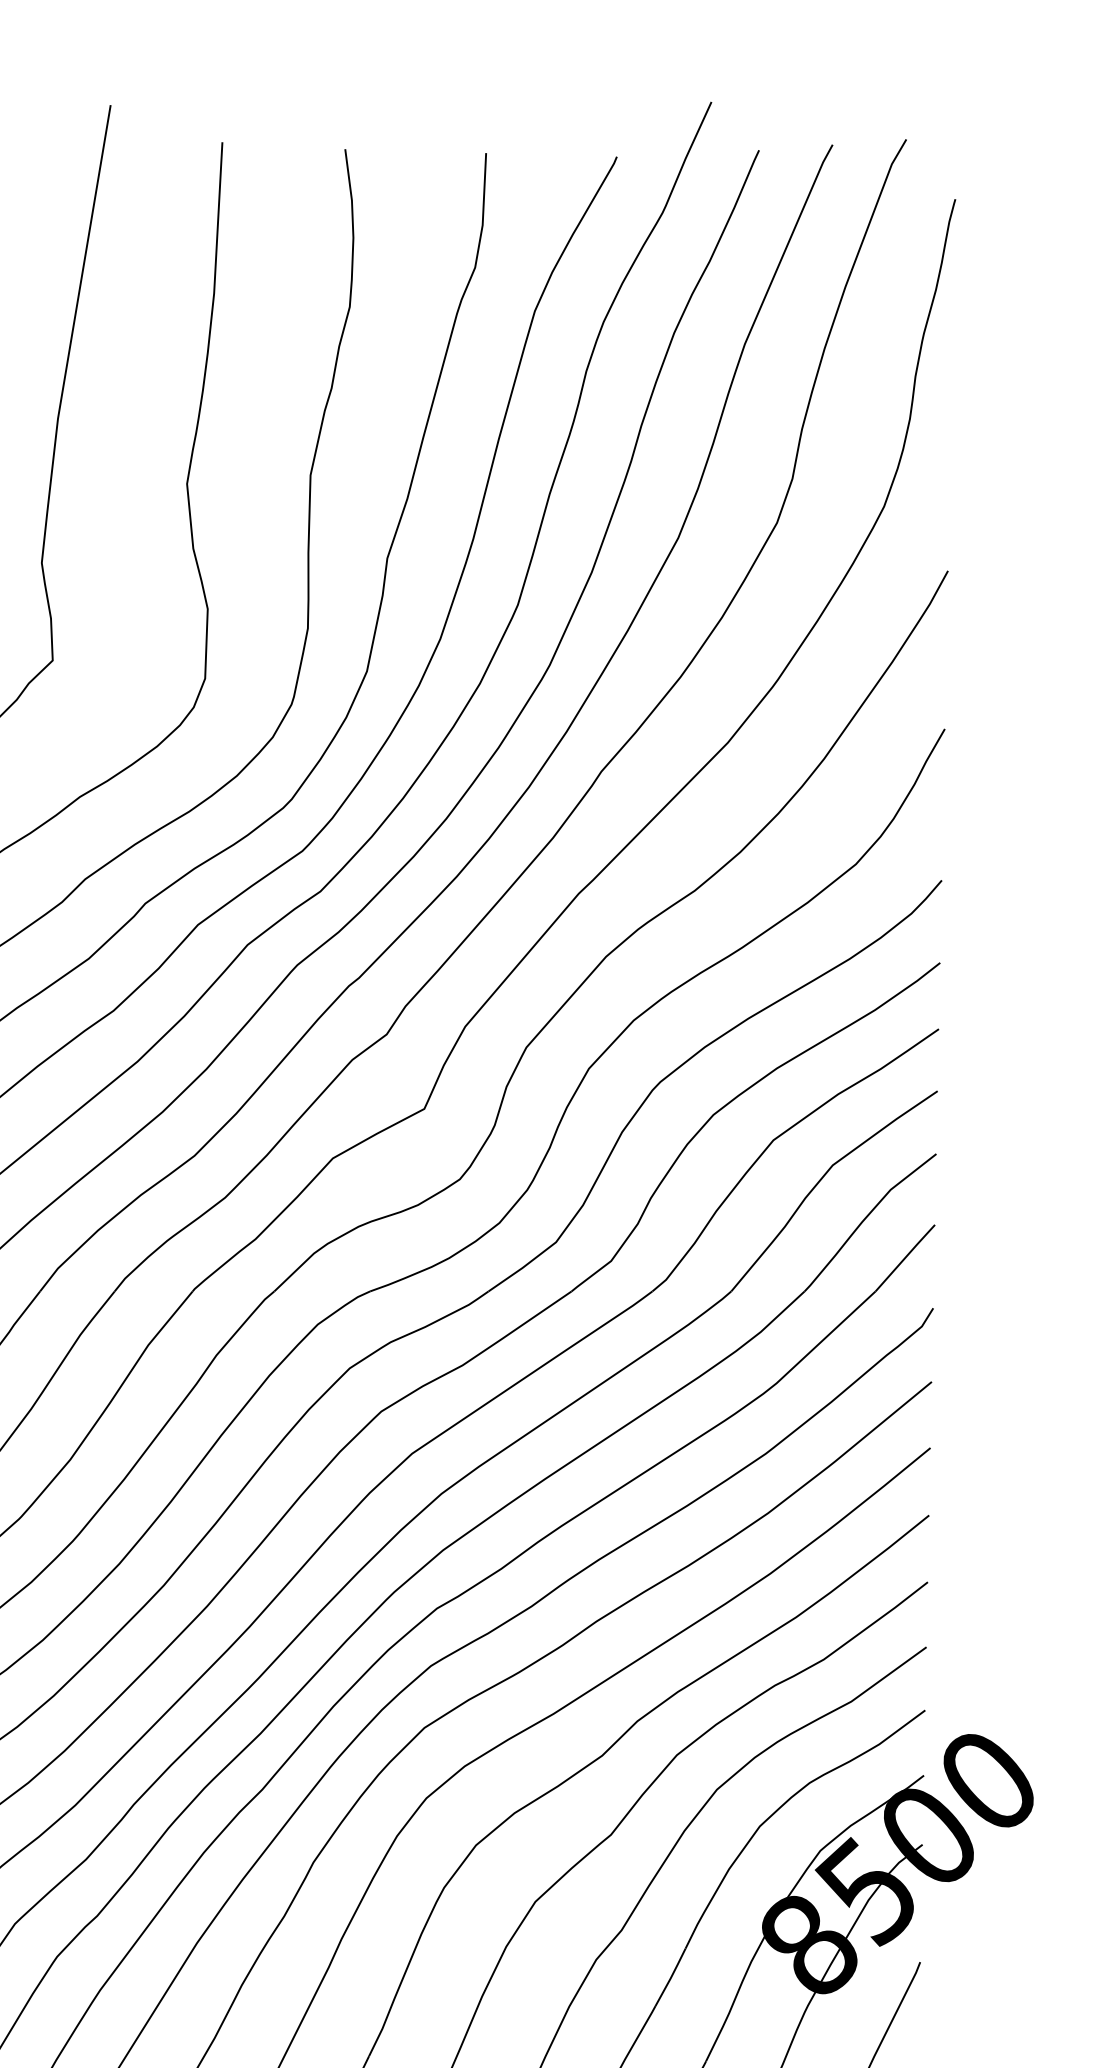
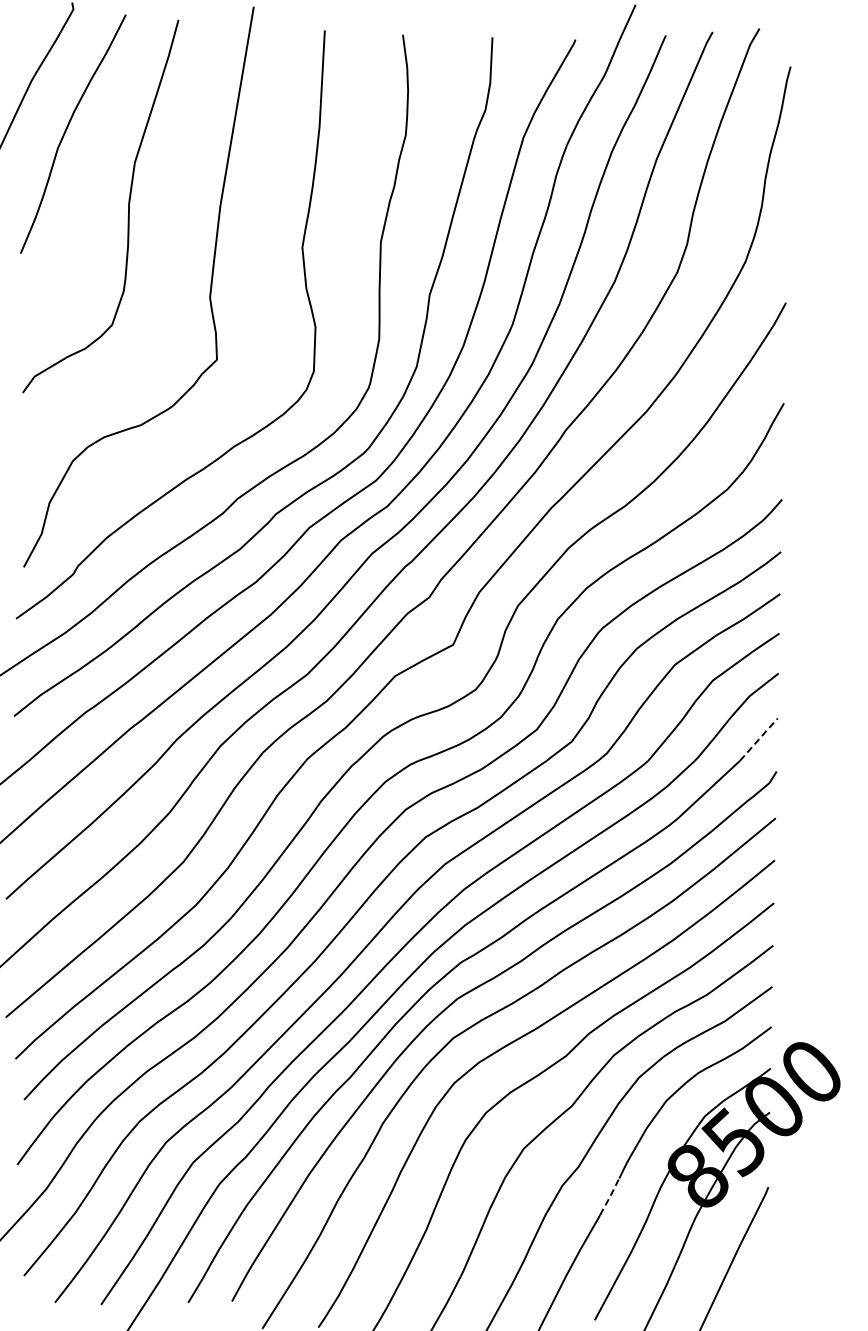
line: (906, 1256) -> (759, 738), solid -> dashed
line: (671, 1975) -> (610, 1195), solid -> dashed

